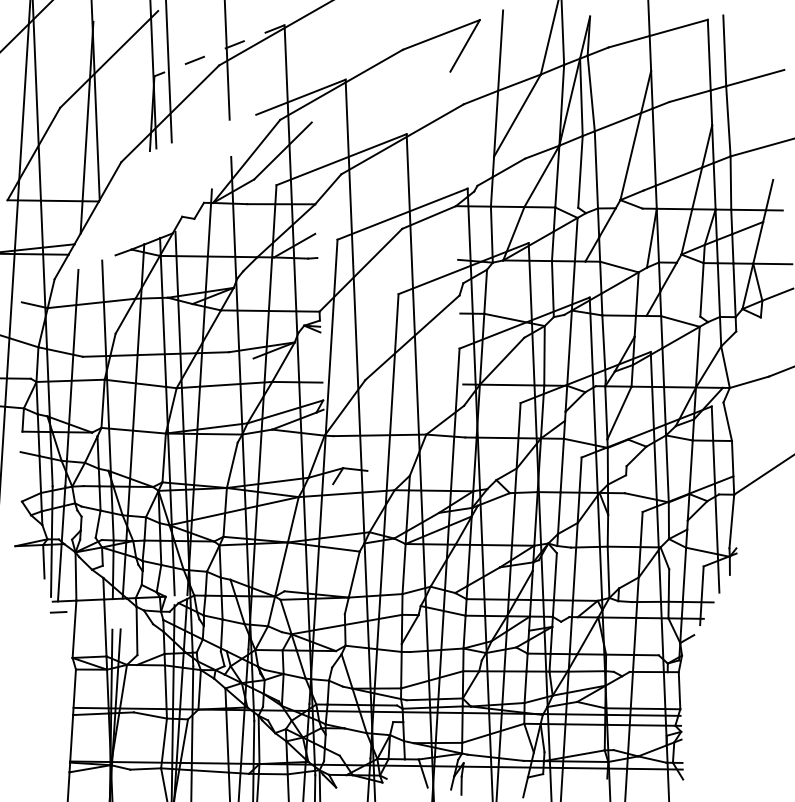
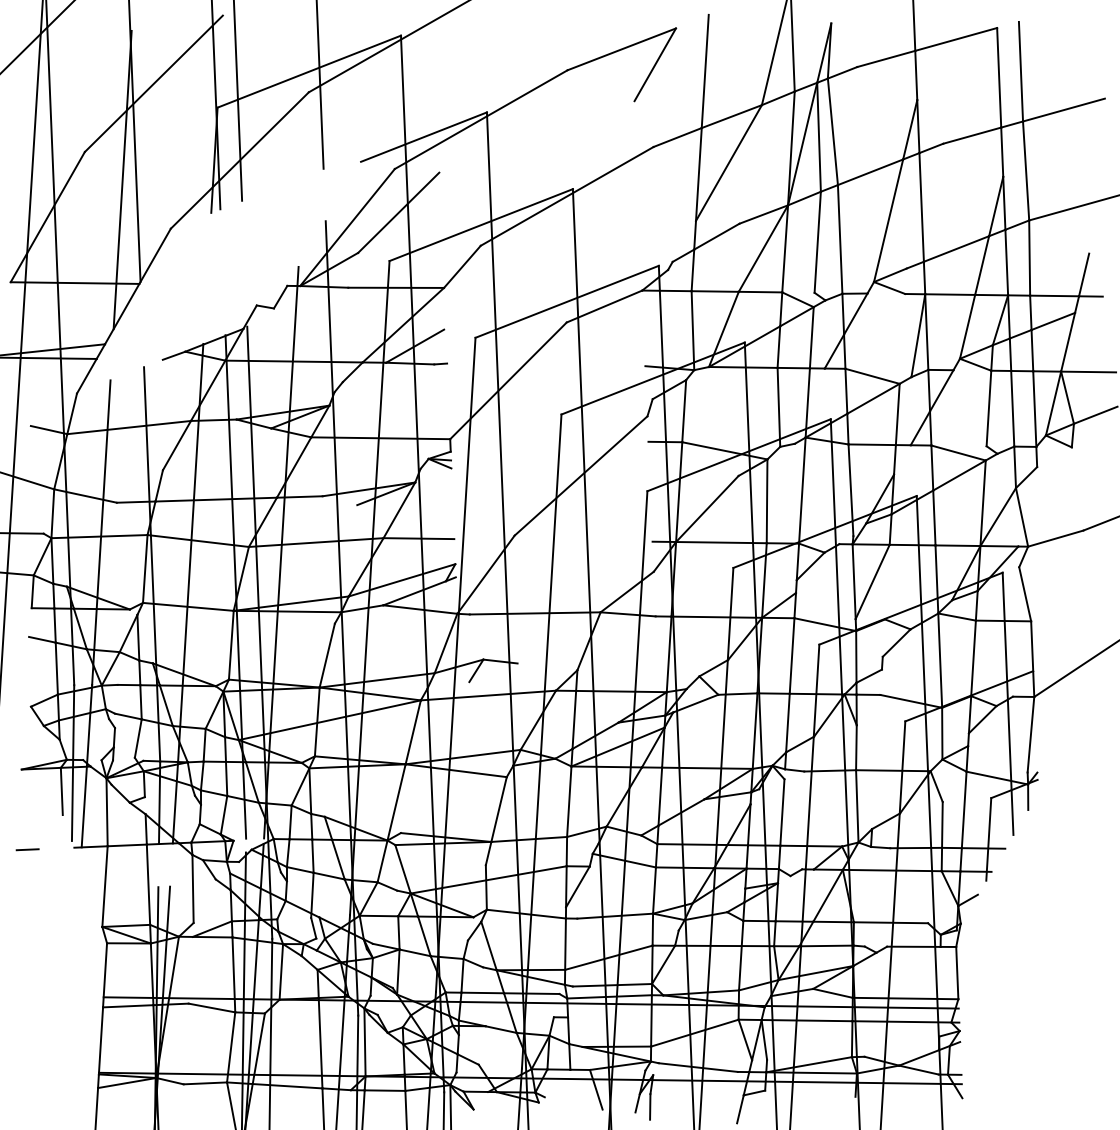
line: (218, 50) -> (308, 71), dashed -> solid
line: (58, 612) -> (27, 849), moved

